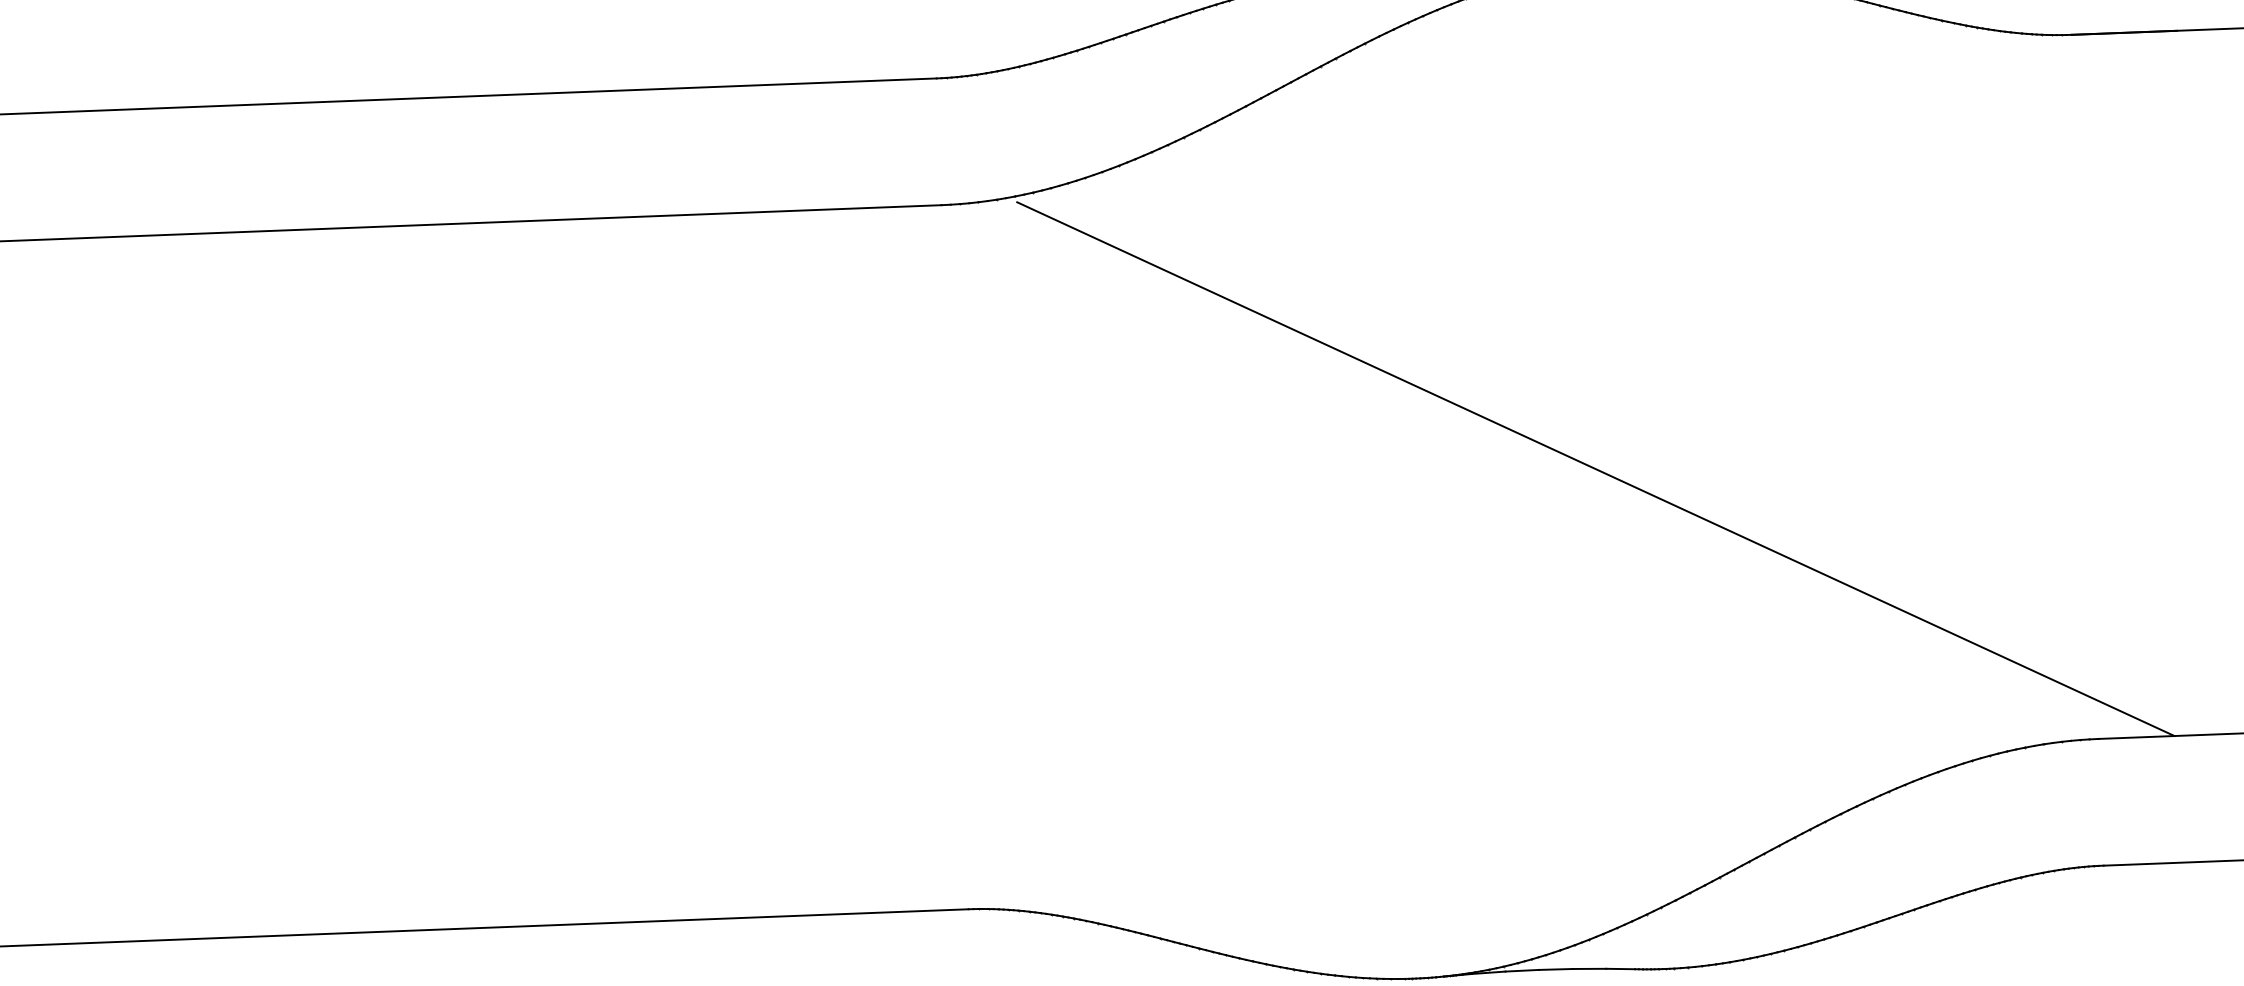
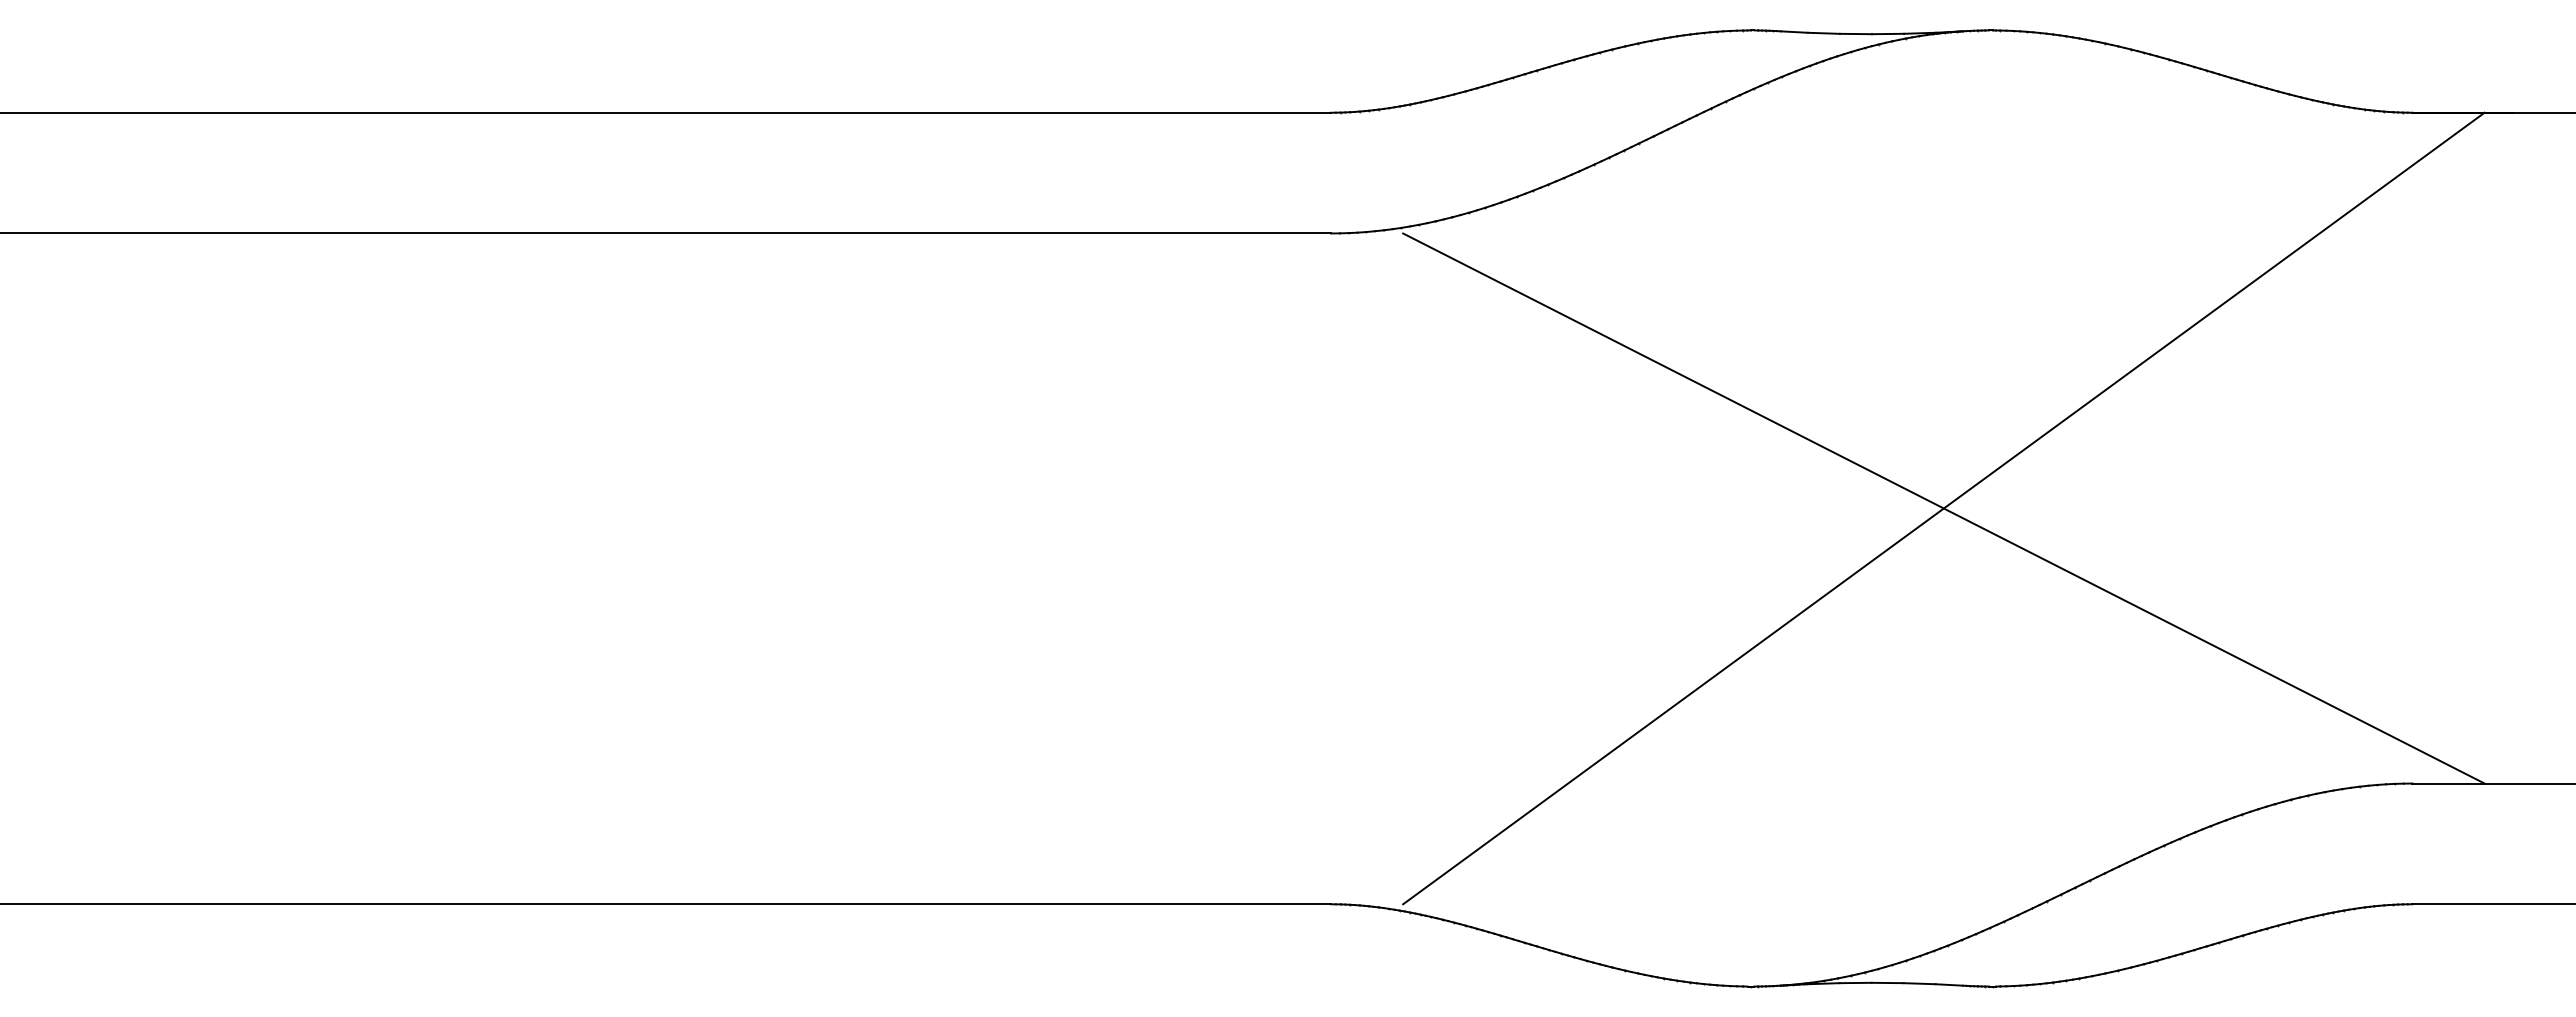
line: (1595, 469) -> (1943, 508), added

